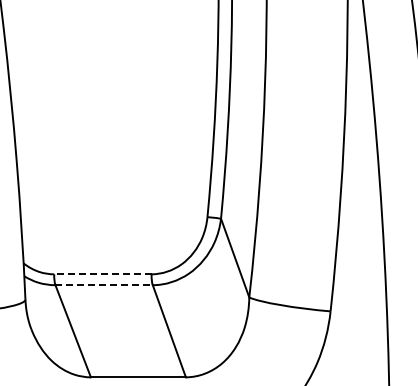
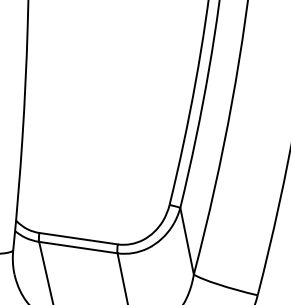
line: (102, 274) -> (78, 238), dashed -> solid
line: (104, 285) -> (78, 247), dashed -> solid

